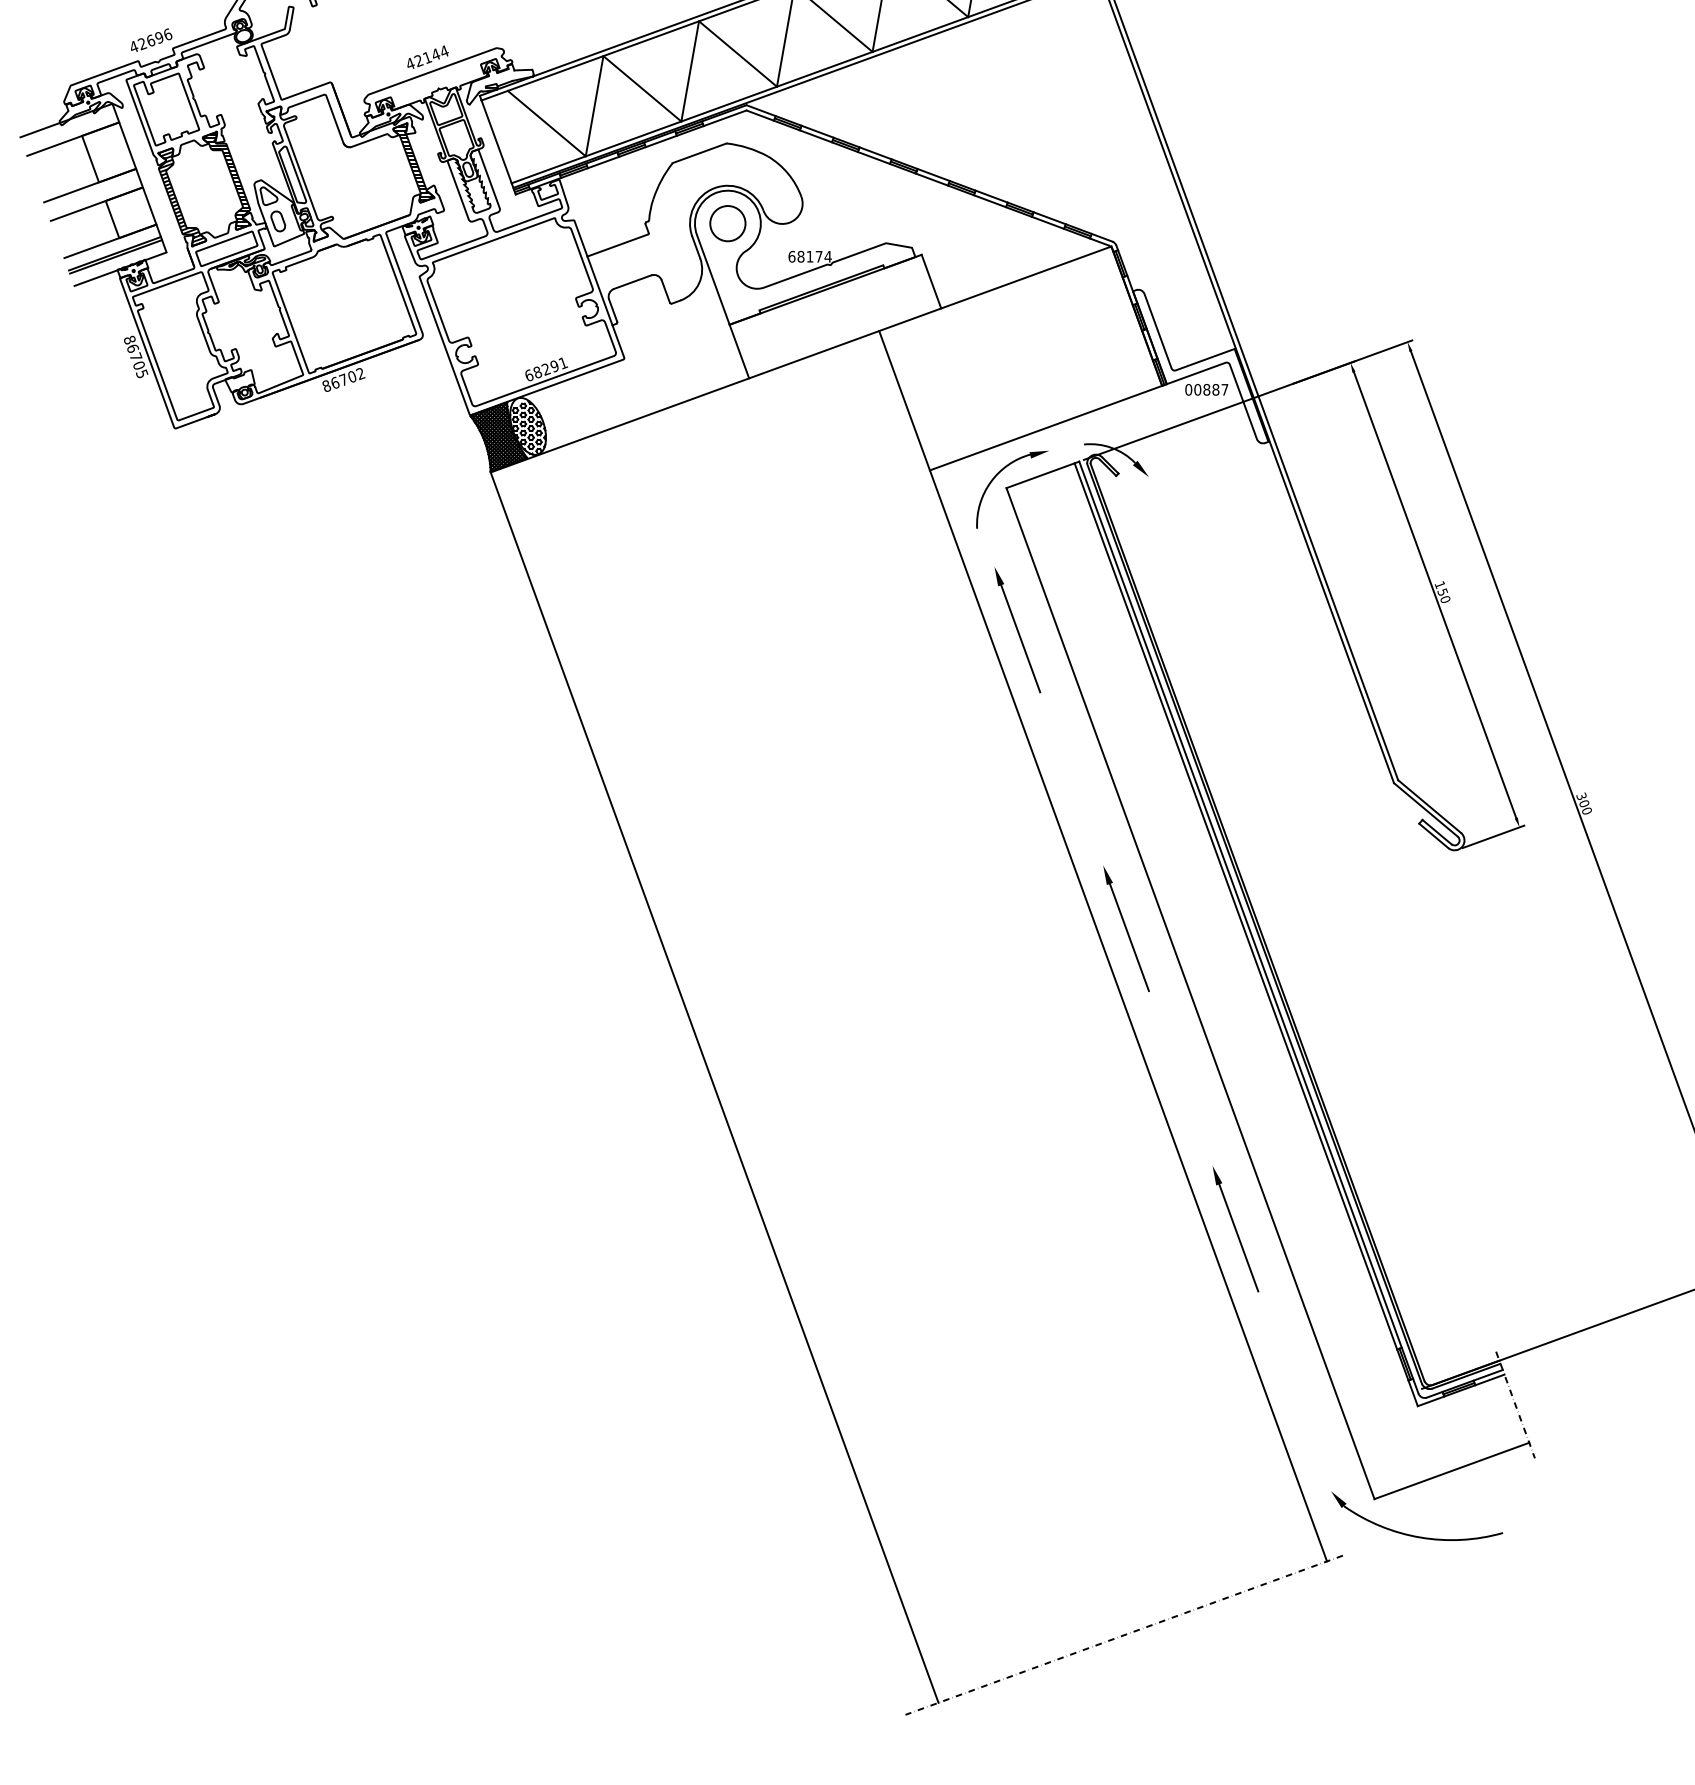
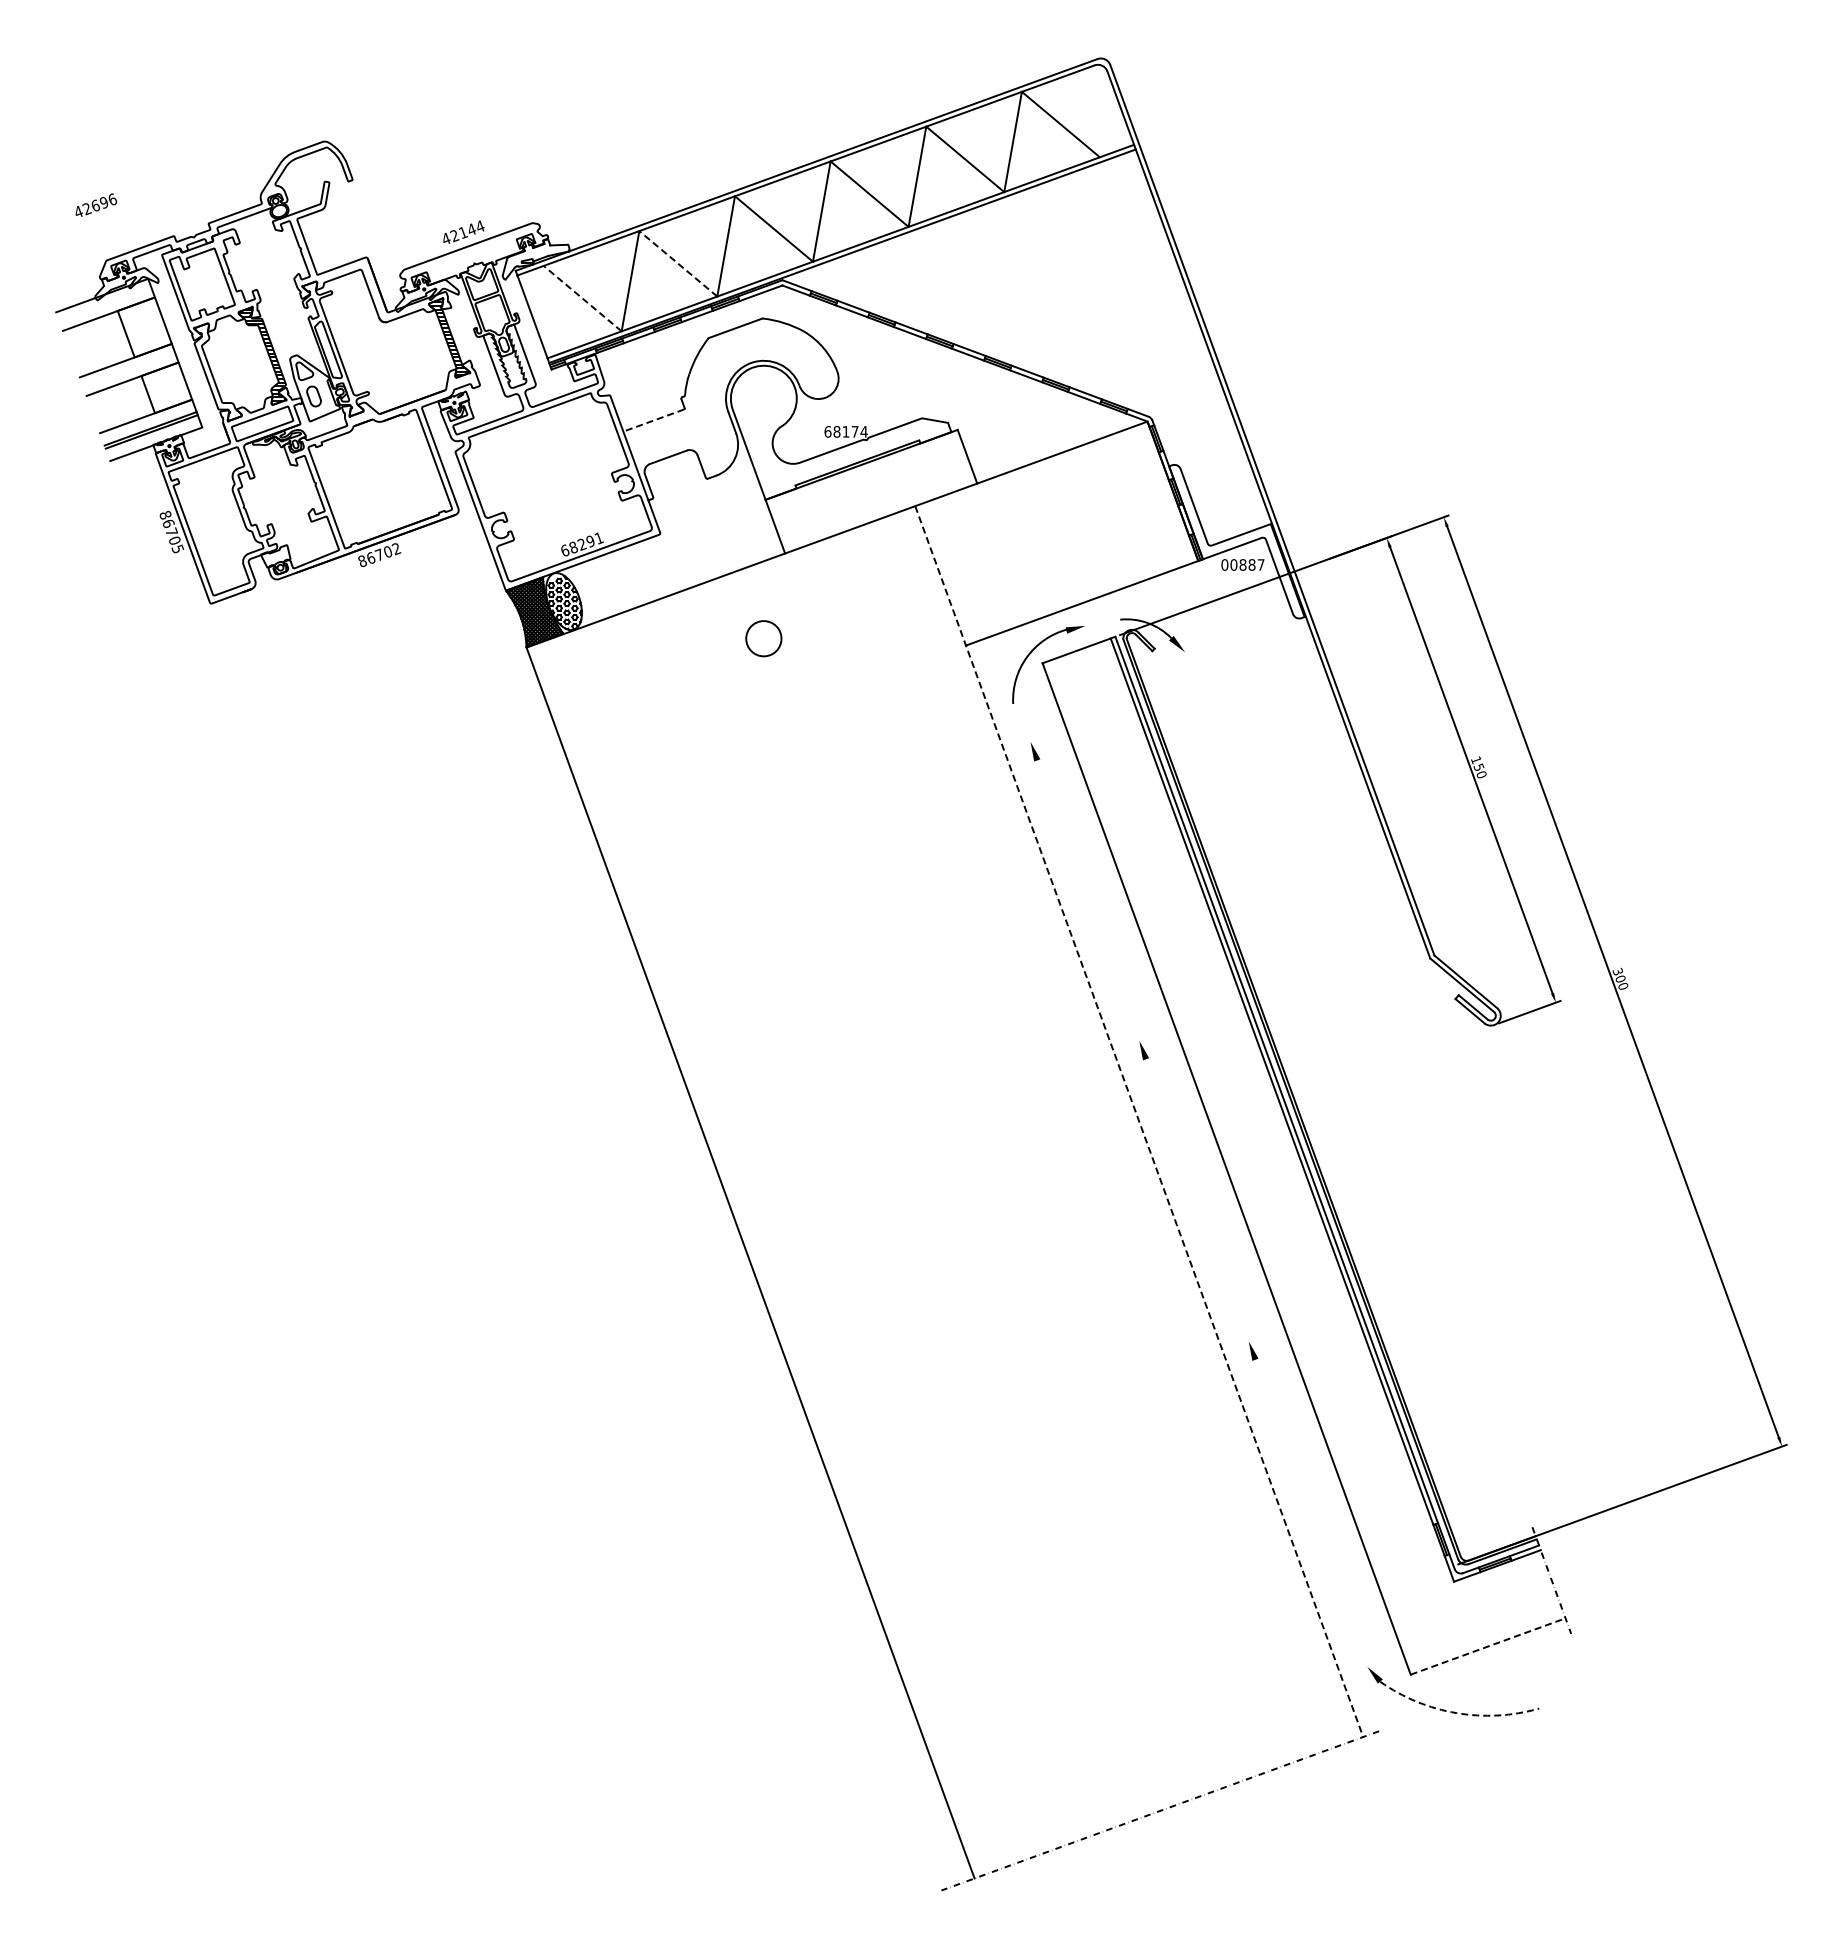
text: (150, 39) -> (95, 204), moved
line: (642, 88) -> (678, 263), solid -> dashed
line: (546, 123) -> (582, 298), solid -> dashed
hatch: (181, 198) -> (217, 373), removed
circle: (727, 223) -> (763, 638), moved
line: (617, 245) -> (653, 420), solid -> dashed
line: (1020, 638) -> (1056, 813), removed
line: (1129, 937) -> (1165, 1112), removed
line: (1103, 946) -> (1139, 1121), solid -> dashed
line: (1238, 1237) -> (1274, 1412), removed
line: (1452, 1470) -> (1488, 1646), solid -> dashed
arc: (1420, 1537) -> (1456, 1713), solid -> dashed

